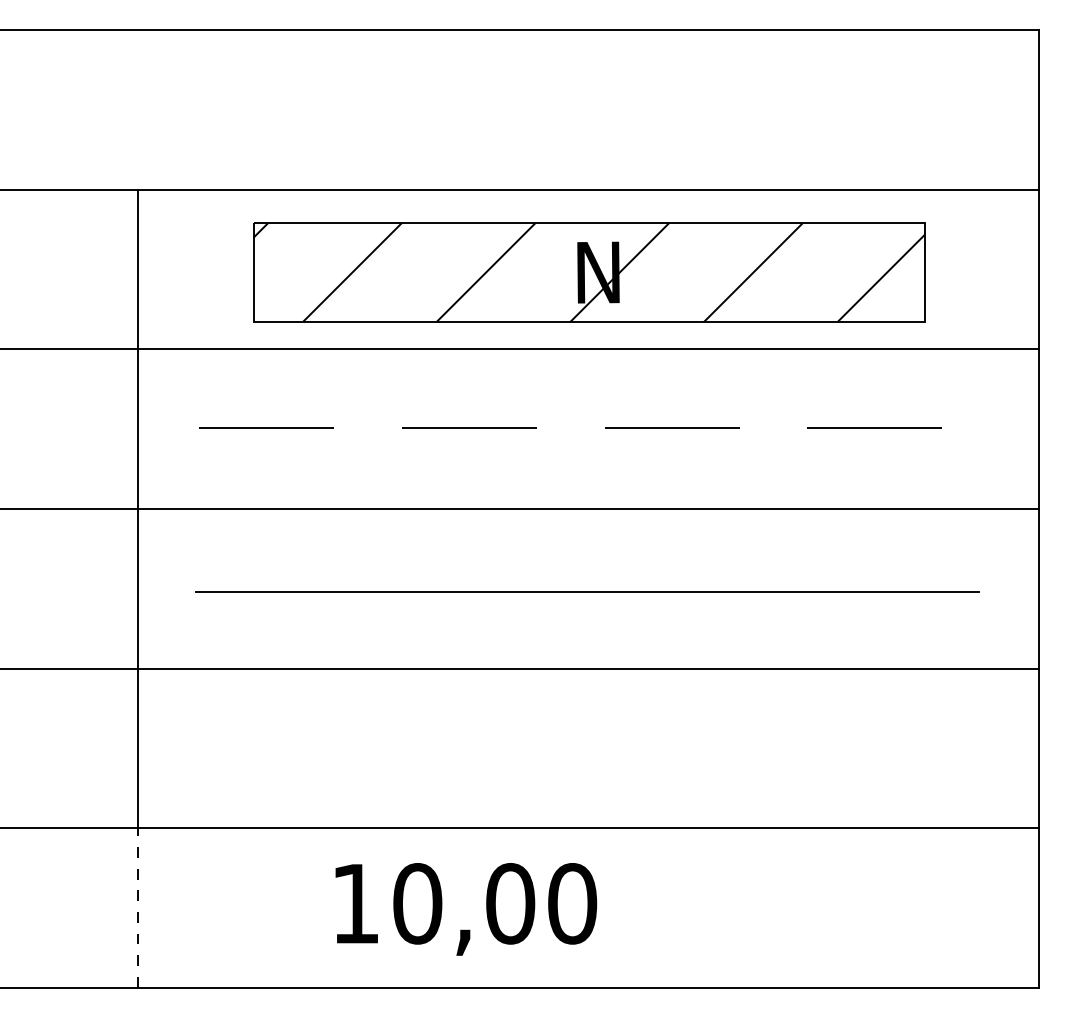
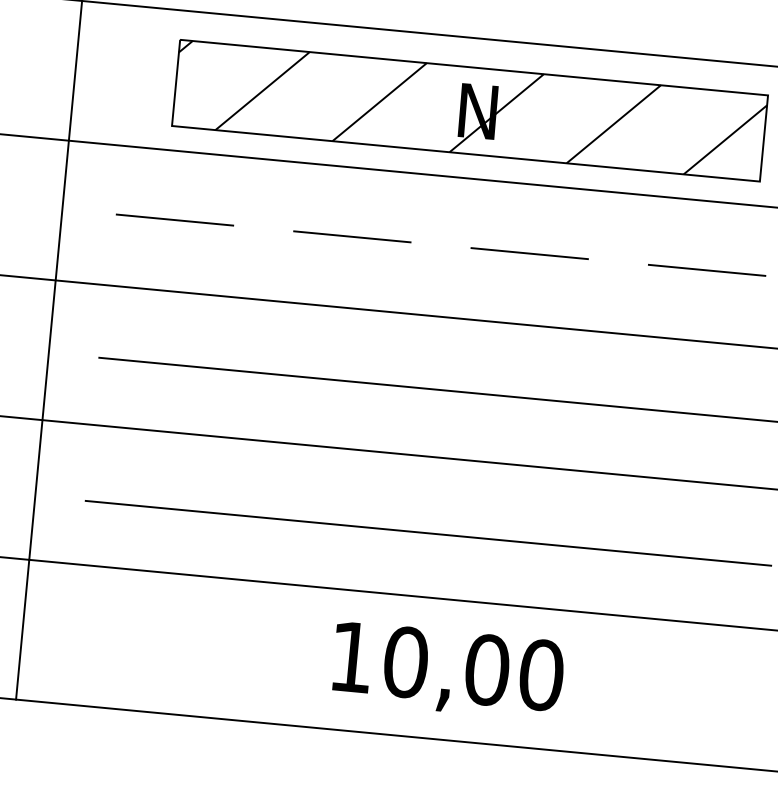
line: (587, 755) -> (428, 533), added
line: (138, 907) -> (22, 629), dashed -> solid
text: (466, 909) -> (448, 671), moved

